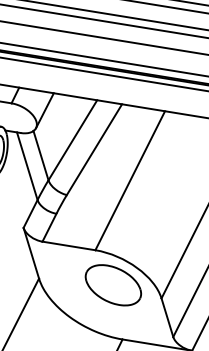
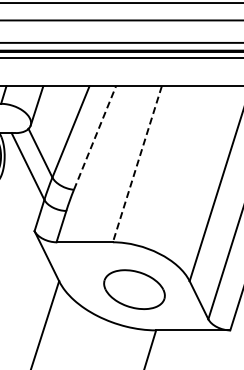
line: (94, 150) -> (95, 138), solid -> dashed
line: (130, 180) -> (137, 164), solid -> dashed
part: (113, 285) -> (134, 289), moved

